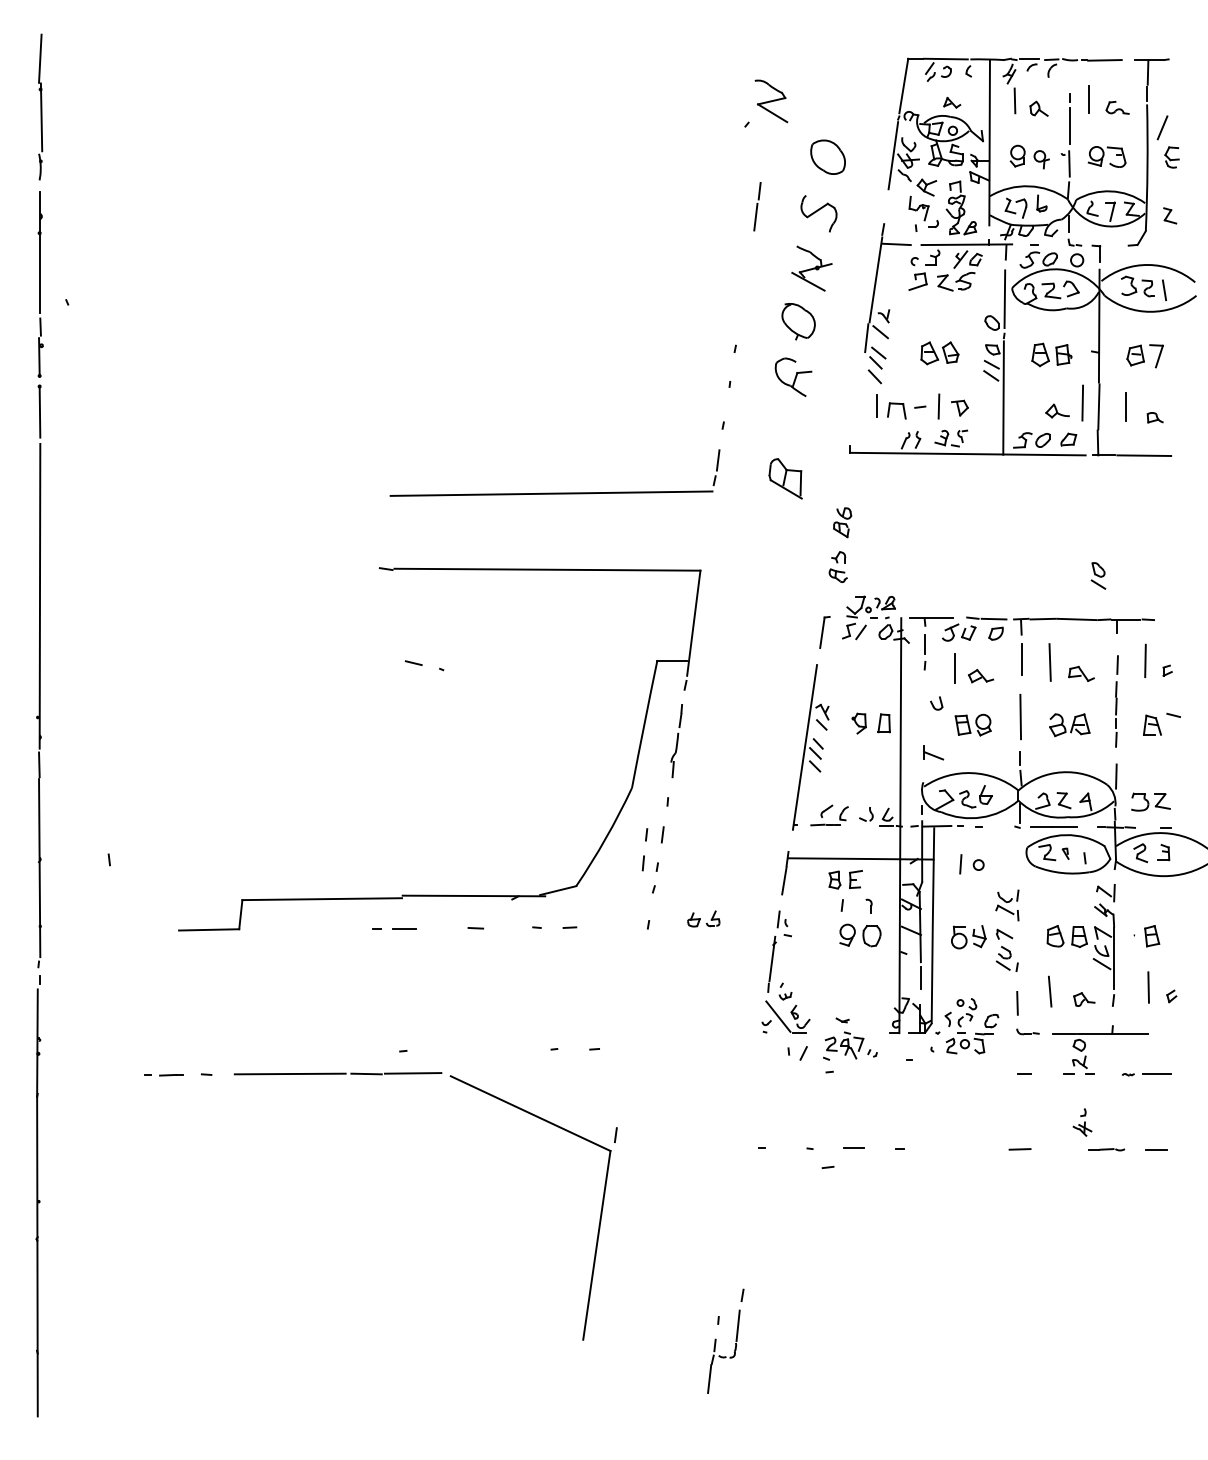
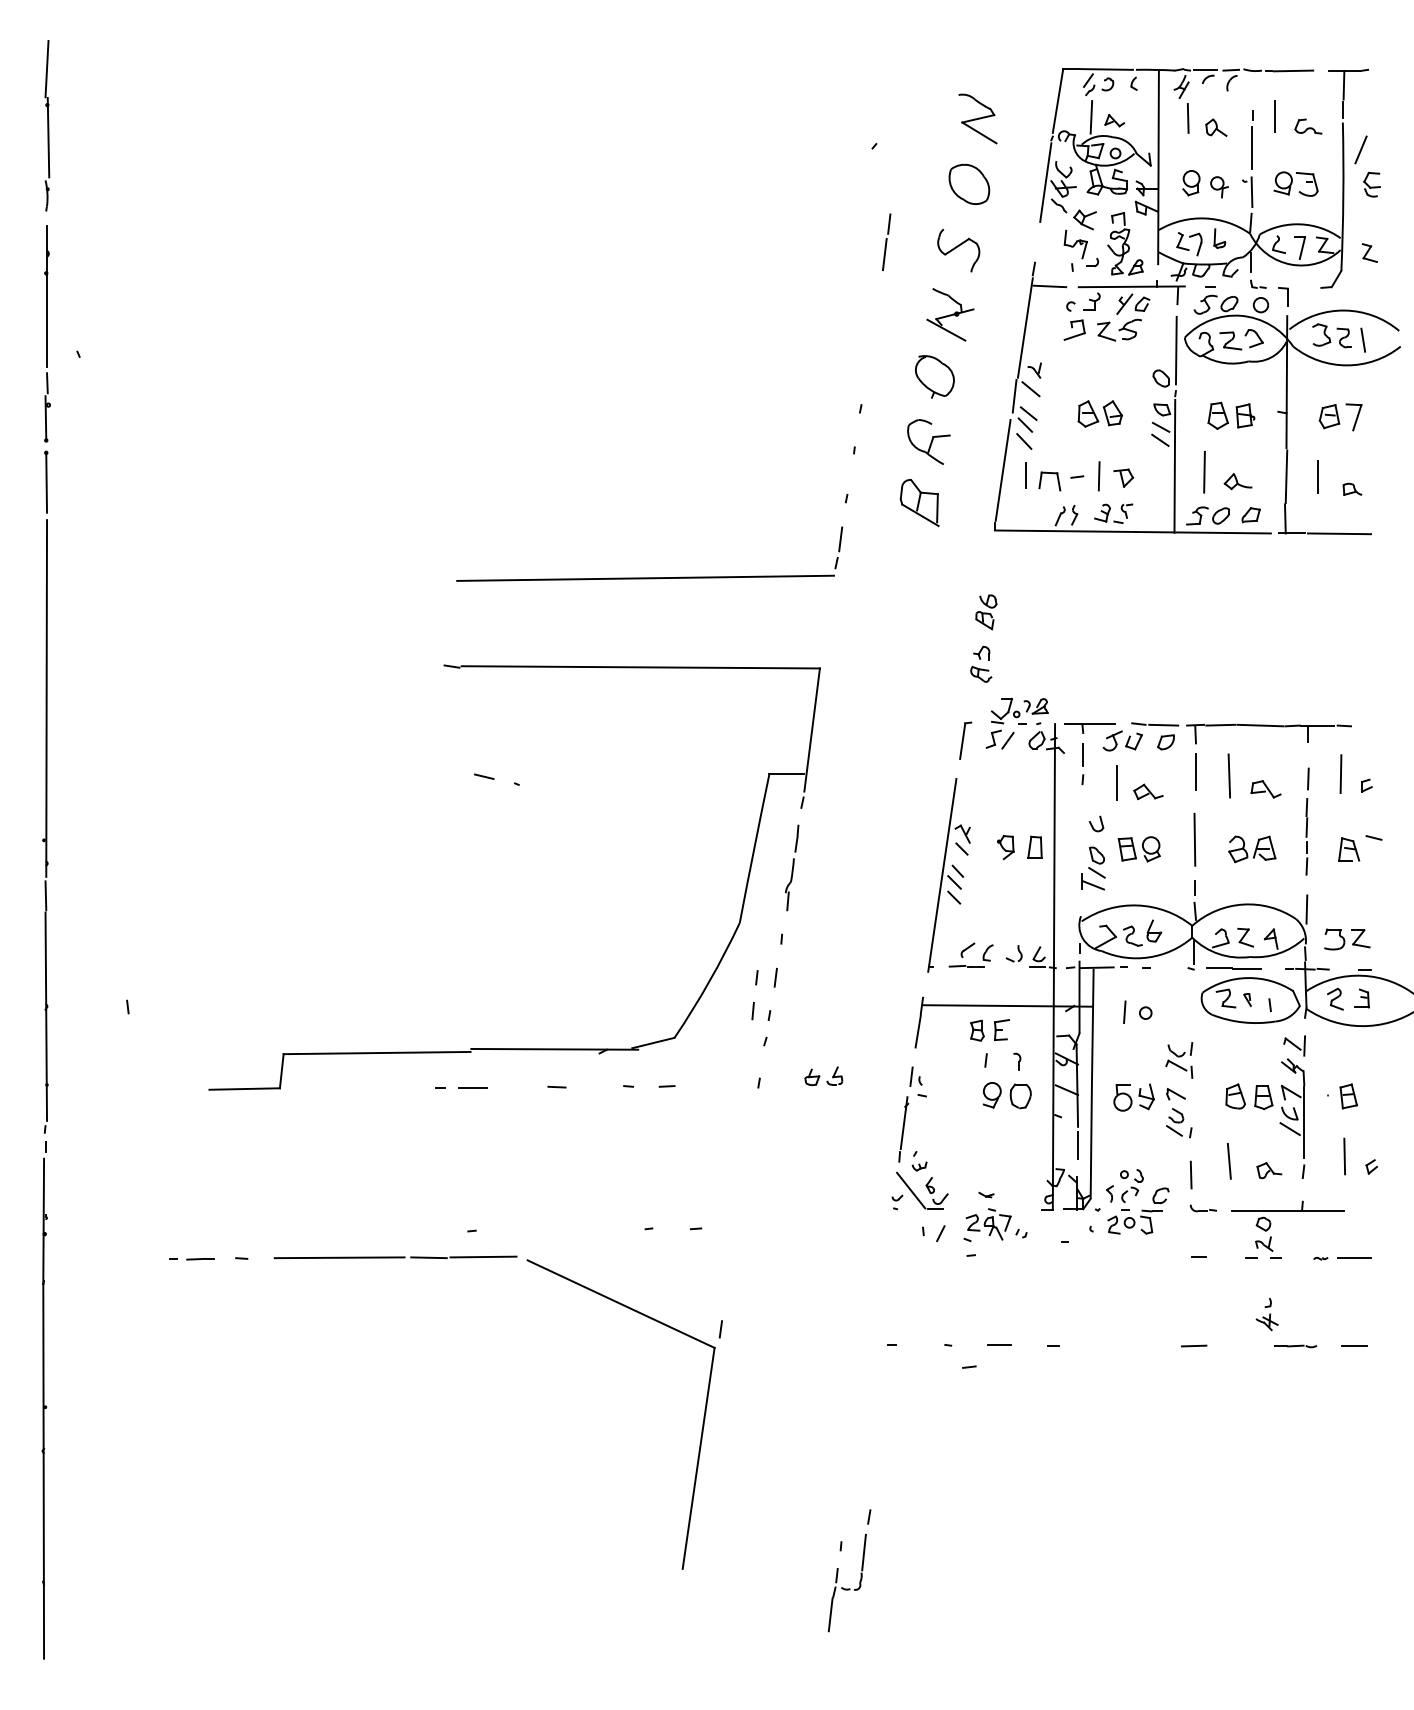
part: (770, 100) -> (977, 118), moved
line: (932, 100) -> (1091, 117), added
line: (856, 400) -> (1002, 469), added
line: (1082, 403) -> (1204, 472), moved
part: (785, 479) -> (919, 503), moved
part: (1098, 575) -> (1096, 862), moved

